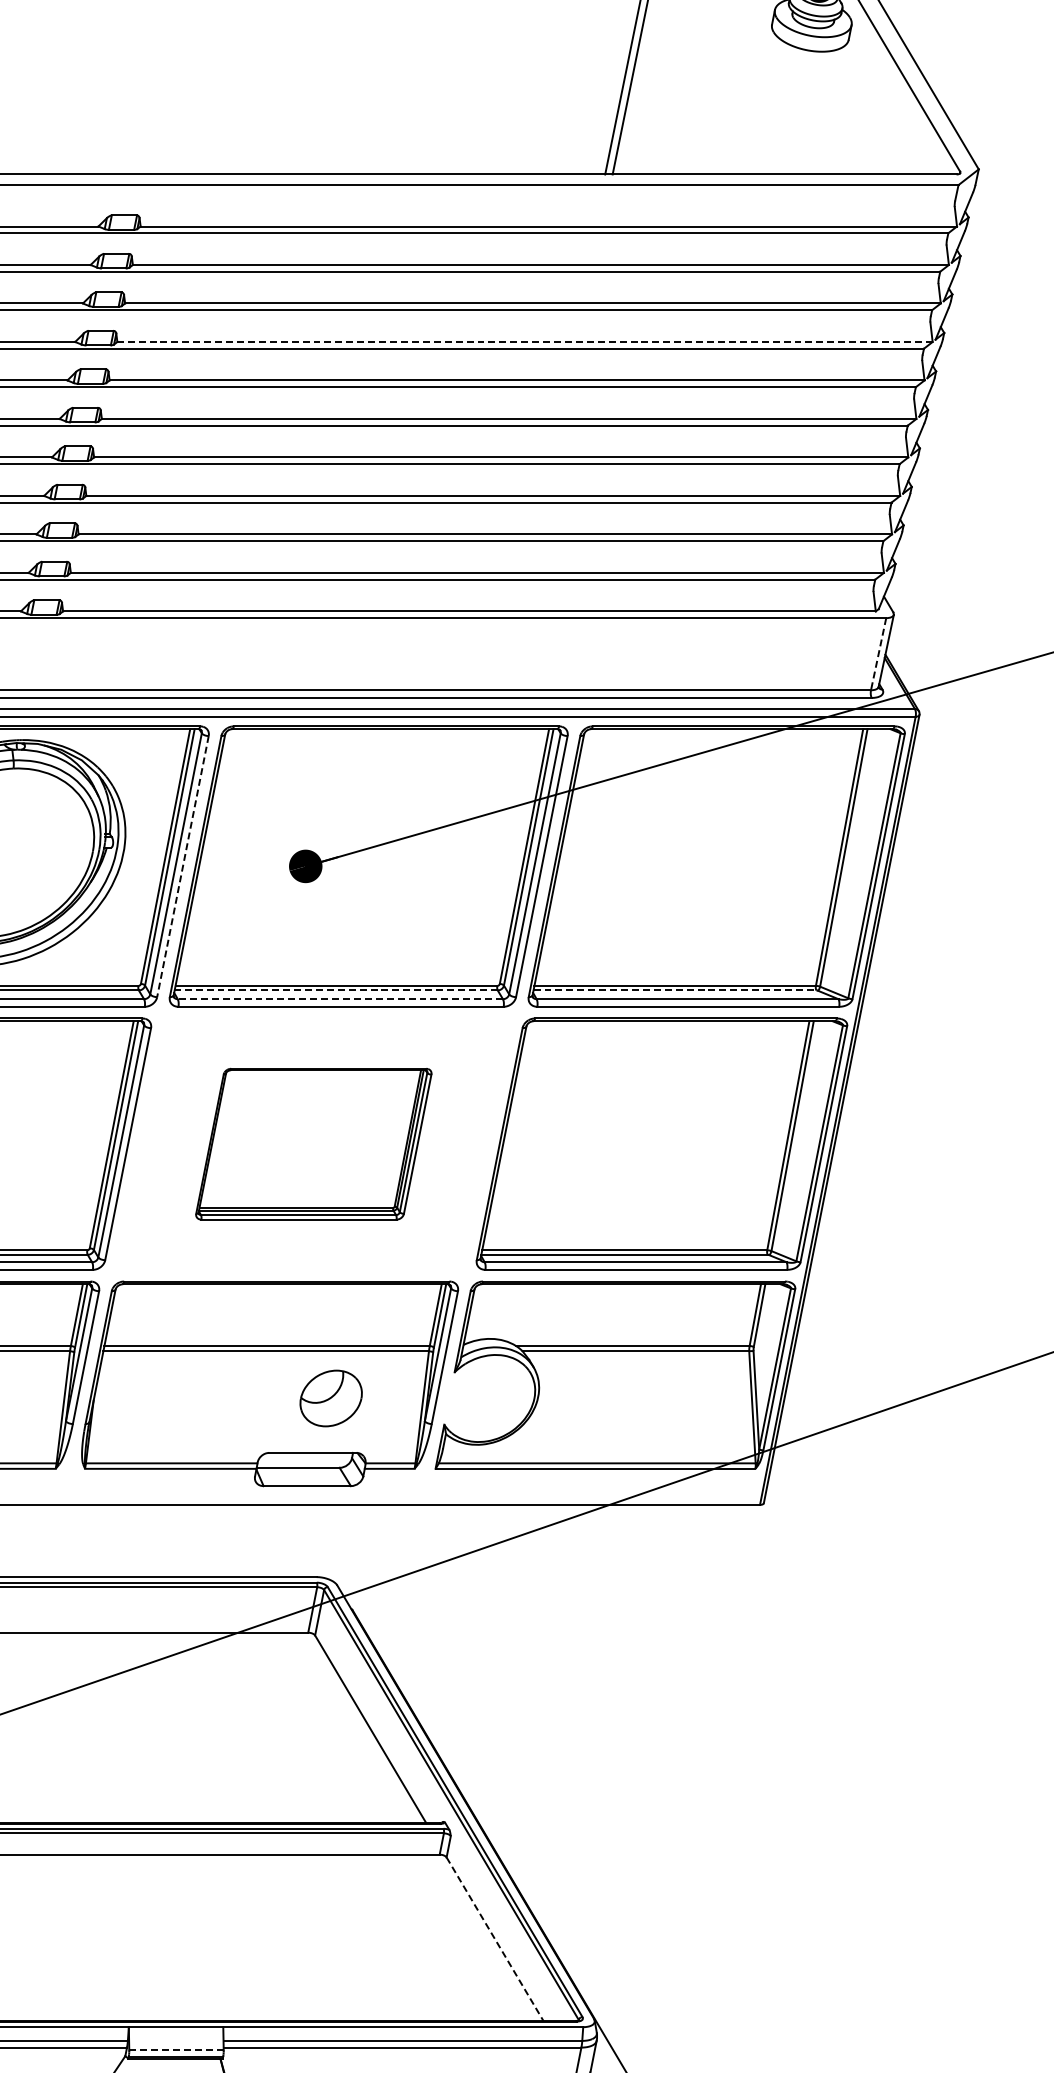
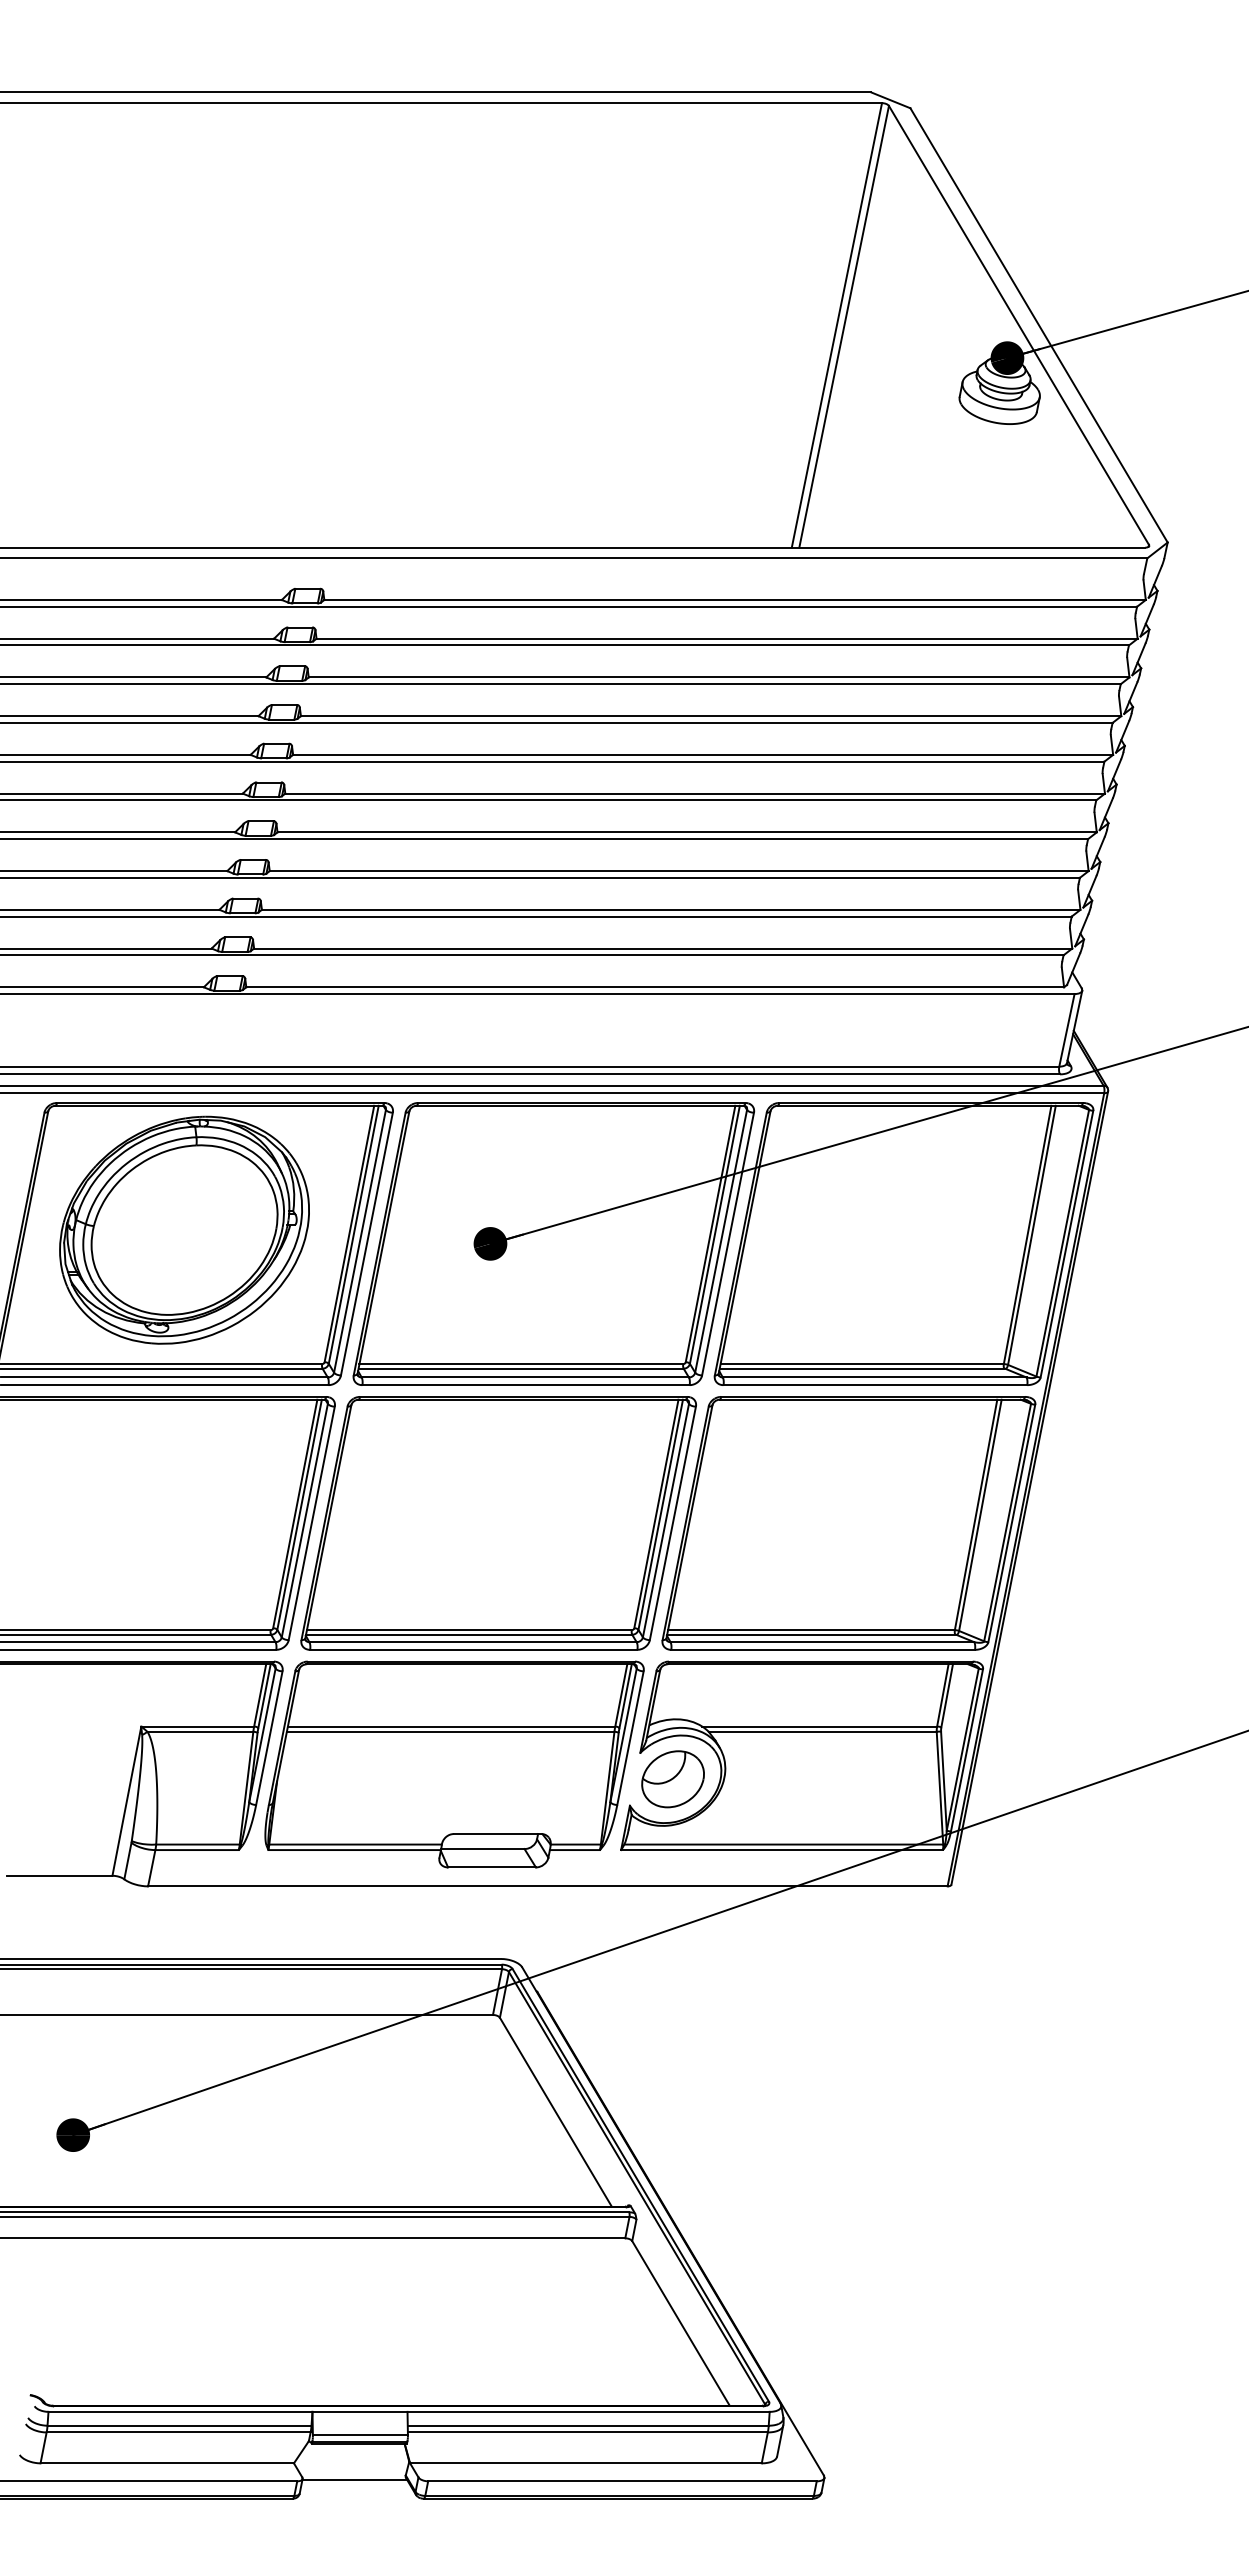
line: (524, 342) -> (710, 716), dashed -> solid
line: (878, 654) -> (1066, 1030), dashed -> solid
line: (182, 867) -> (366, 1244), dashed -> solid
line: (336, 990) -> (521, 1368), dashed -> solid
line: (675, 990) -> (862, 1368), dashed -> solid
line: (340, 999) -> (525, 1377), dashed -> solid
part: (313, 1144) -> (498, 1523), size x1.67
part: (330, 1398) -> (672, 1779), moved
line: (495, 1939) -> (681, 2323), dashed -> solid
line: (176, 2050) -> (360, 2435), dashed -> solid

